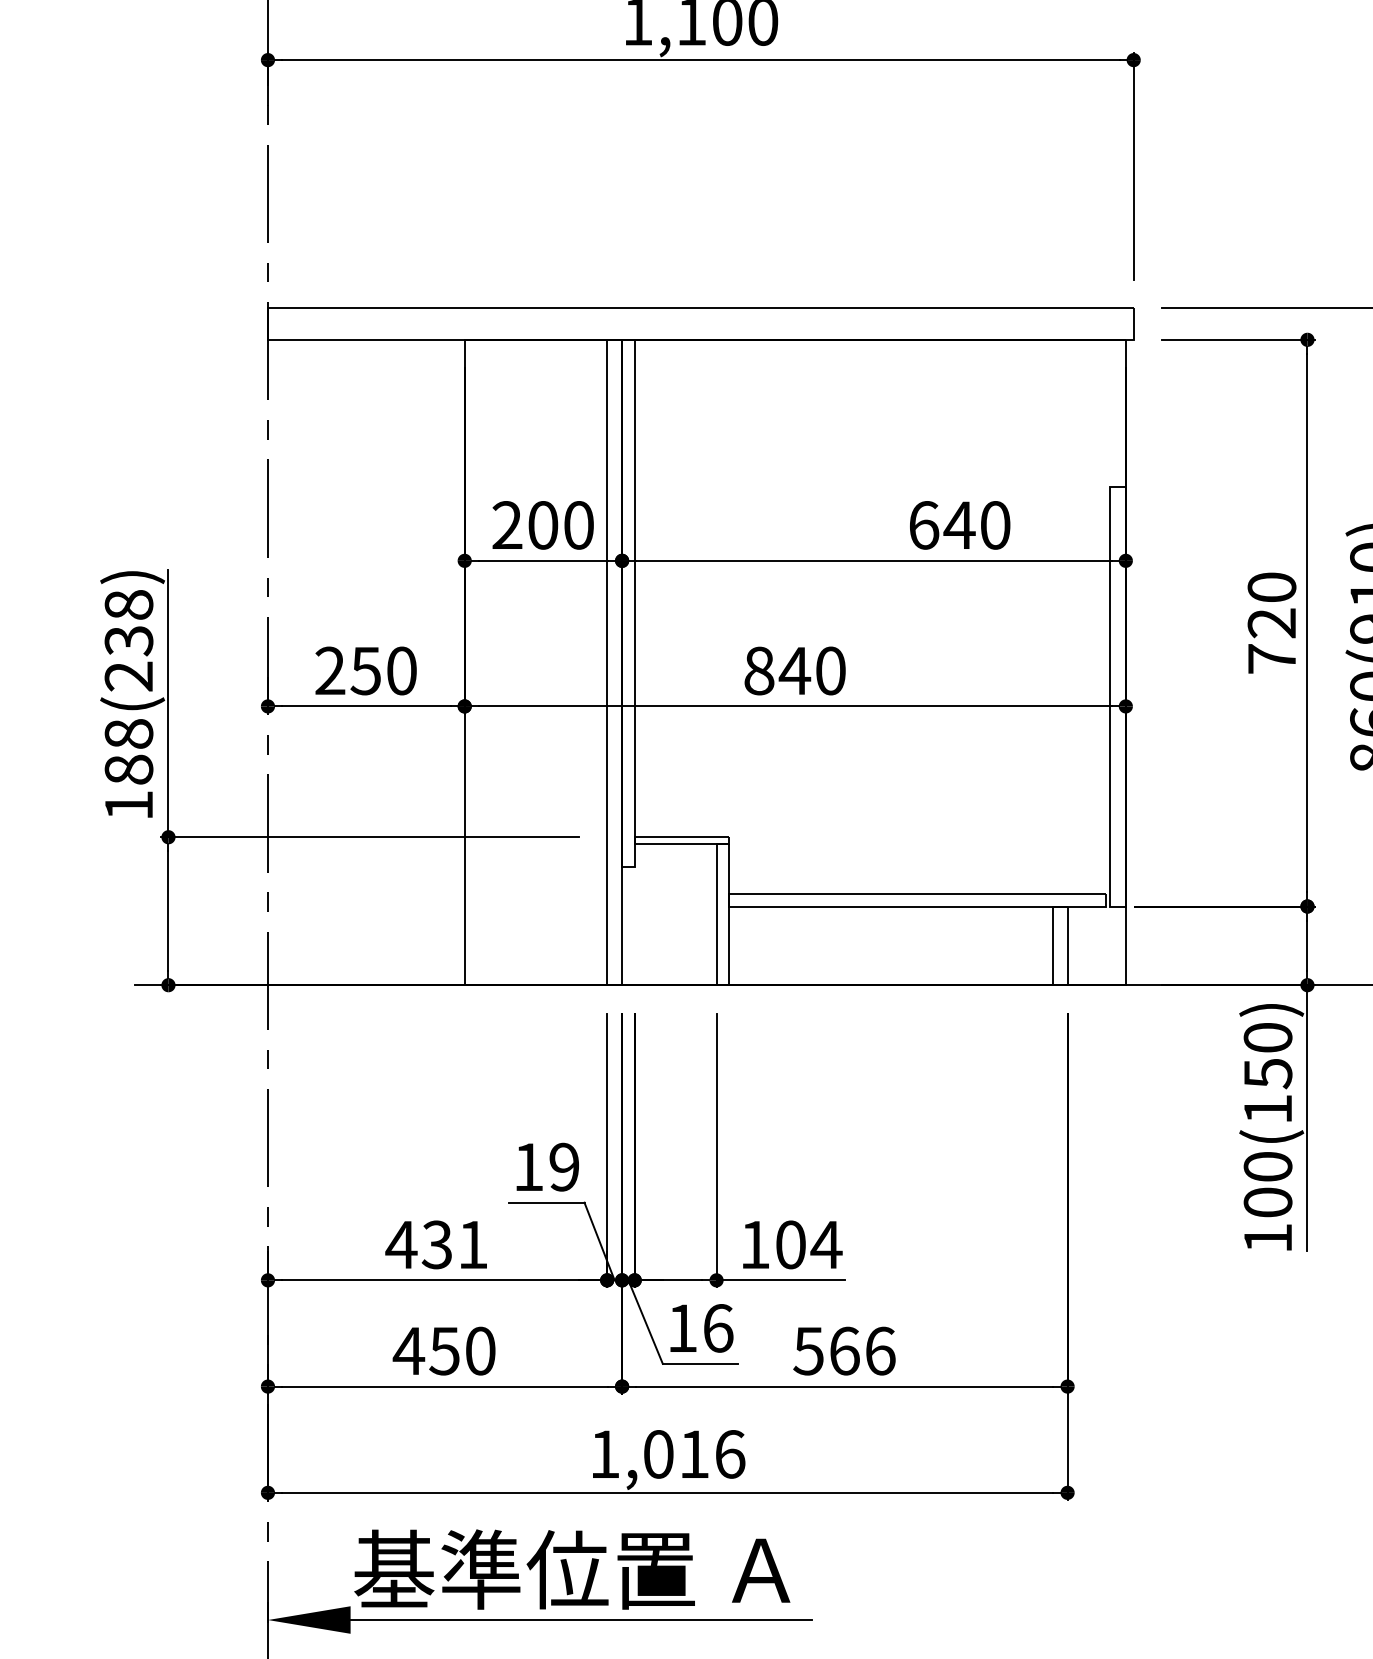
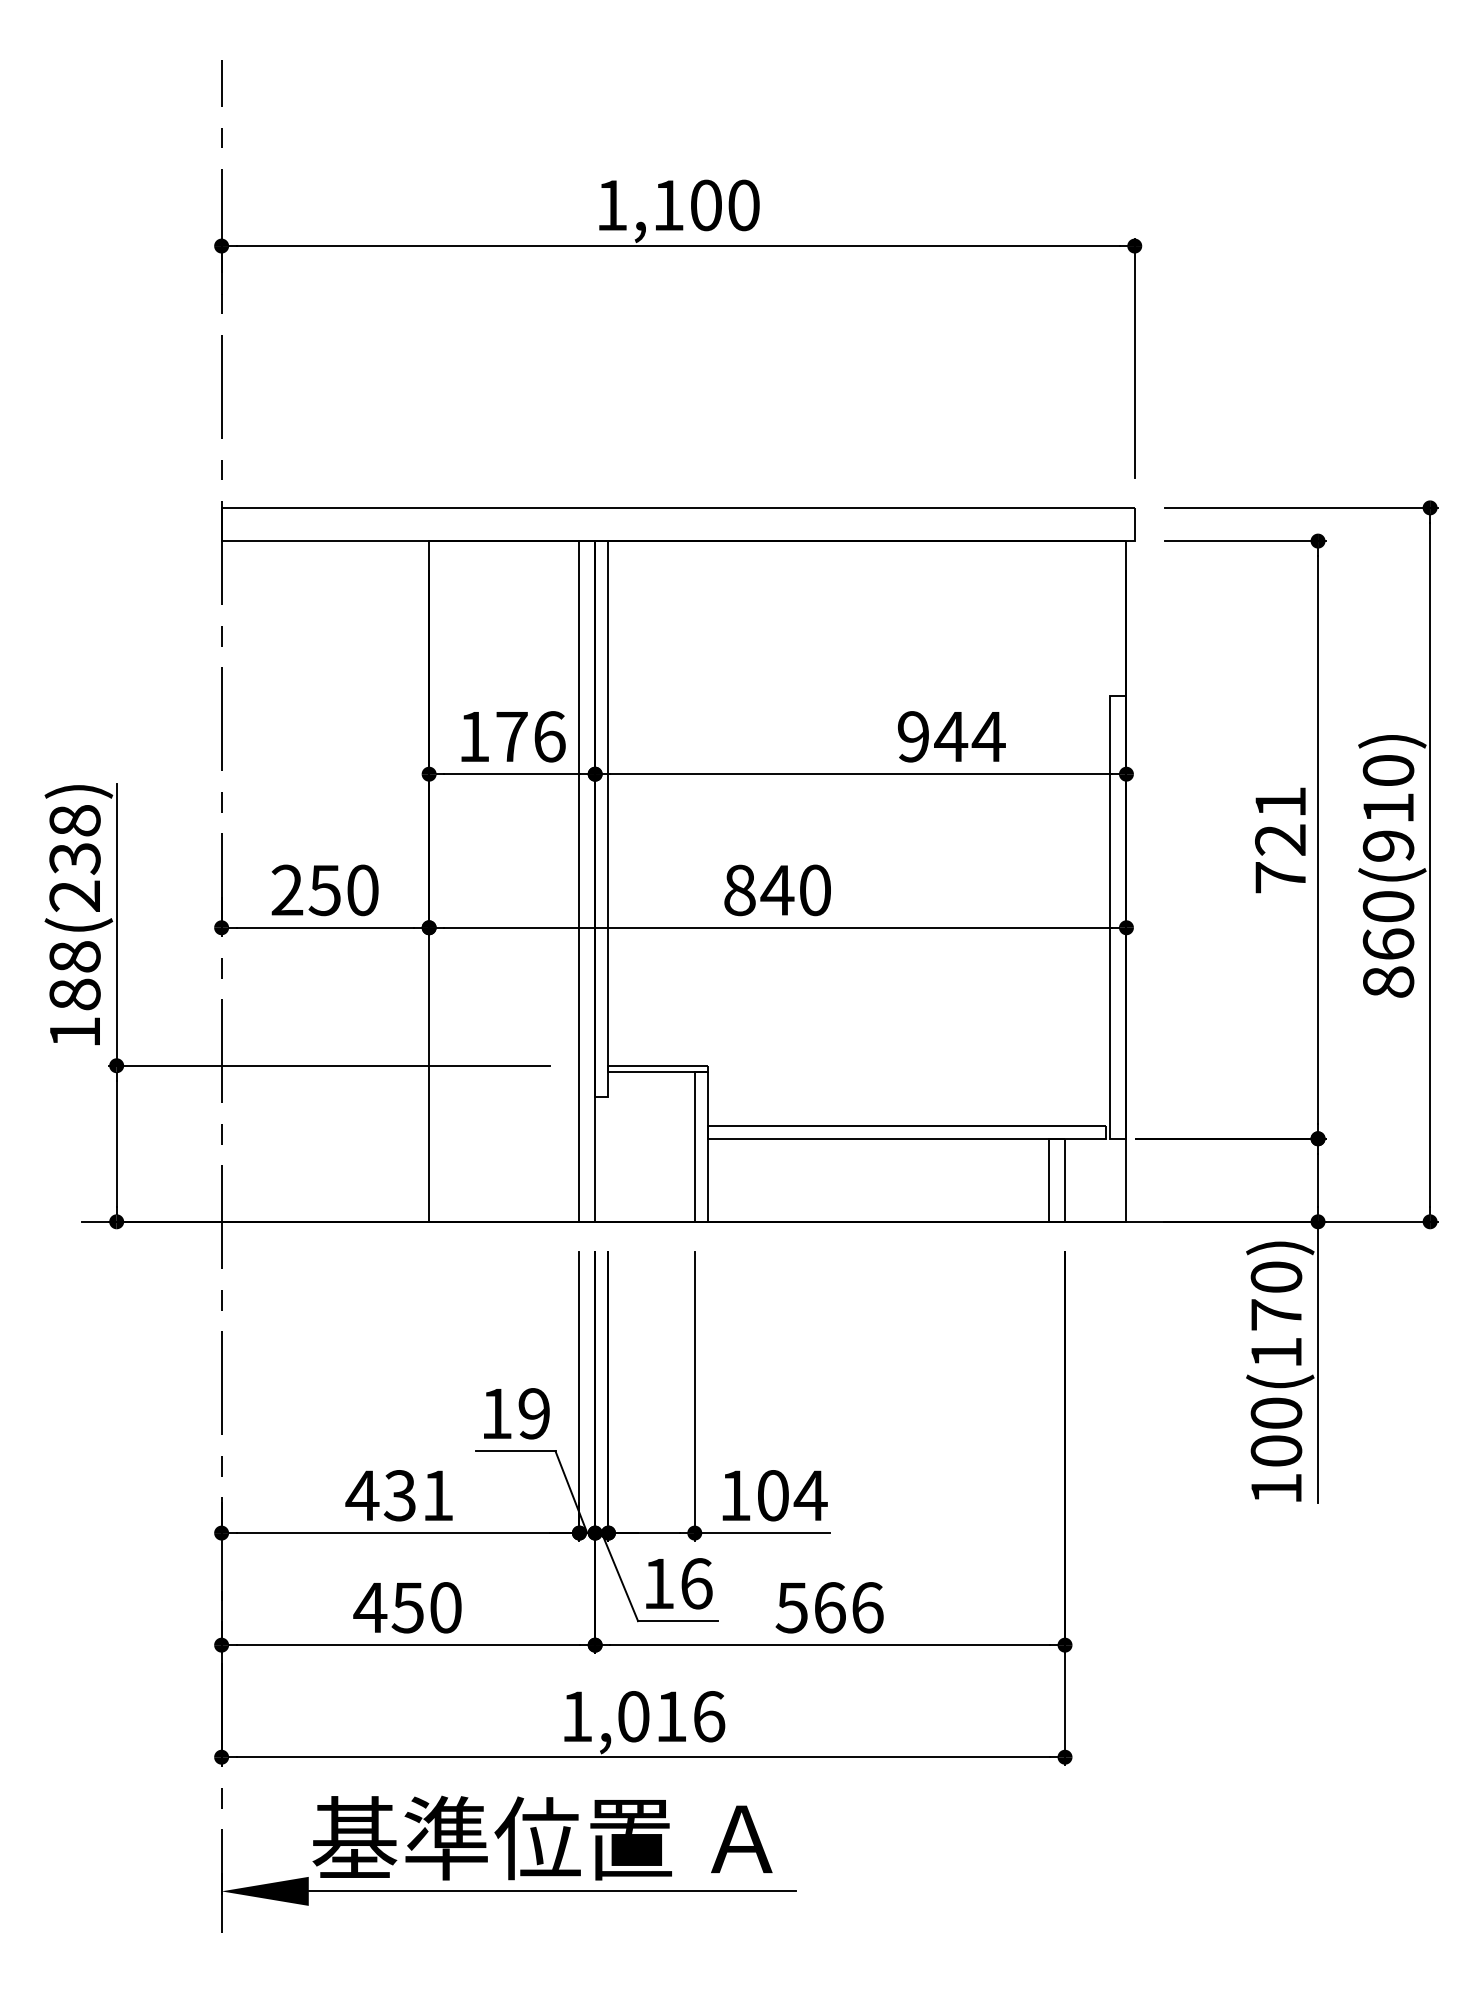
text: (542, 525) -> (511, 736), 200 -> 176
text: (959, 525) -> (951, 736), 640 -> 944
text: (1271, 586) -> (1280, 801), 720 -> 721
text: (1268, 1074) -> (1276, 1315), 100(150) -> 100(170)

